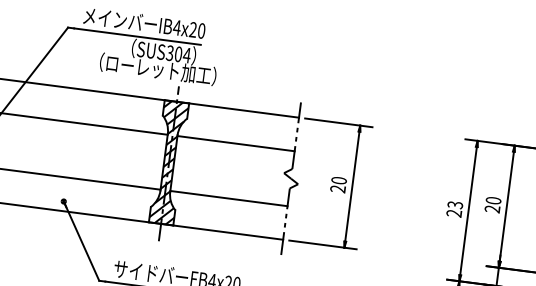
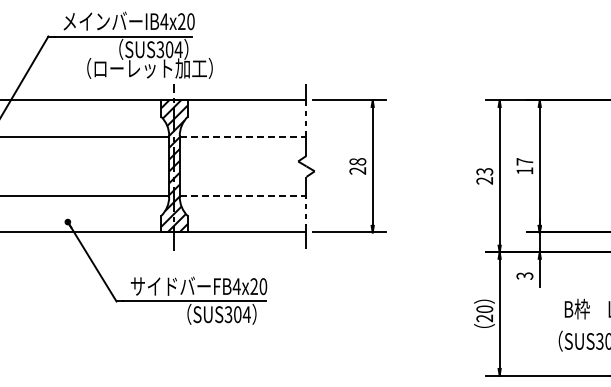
line: (236, 143) -> (243, 136), solid -> dashed
text: (338, 180) -> (357, 161), 20 -> 28
line: (229, 198) -> (243, 196), solid -> dashed
text: (492, 204) -> (524, 166), 20 -> 17

